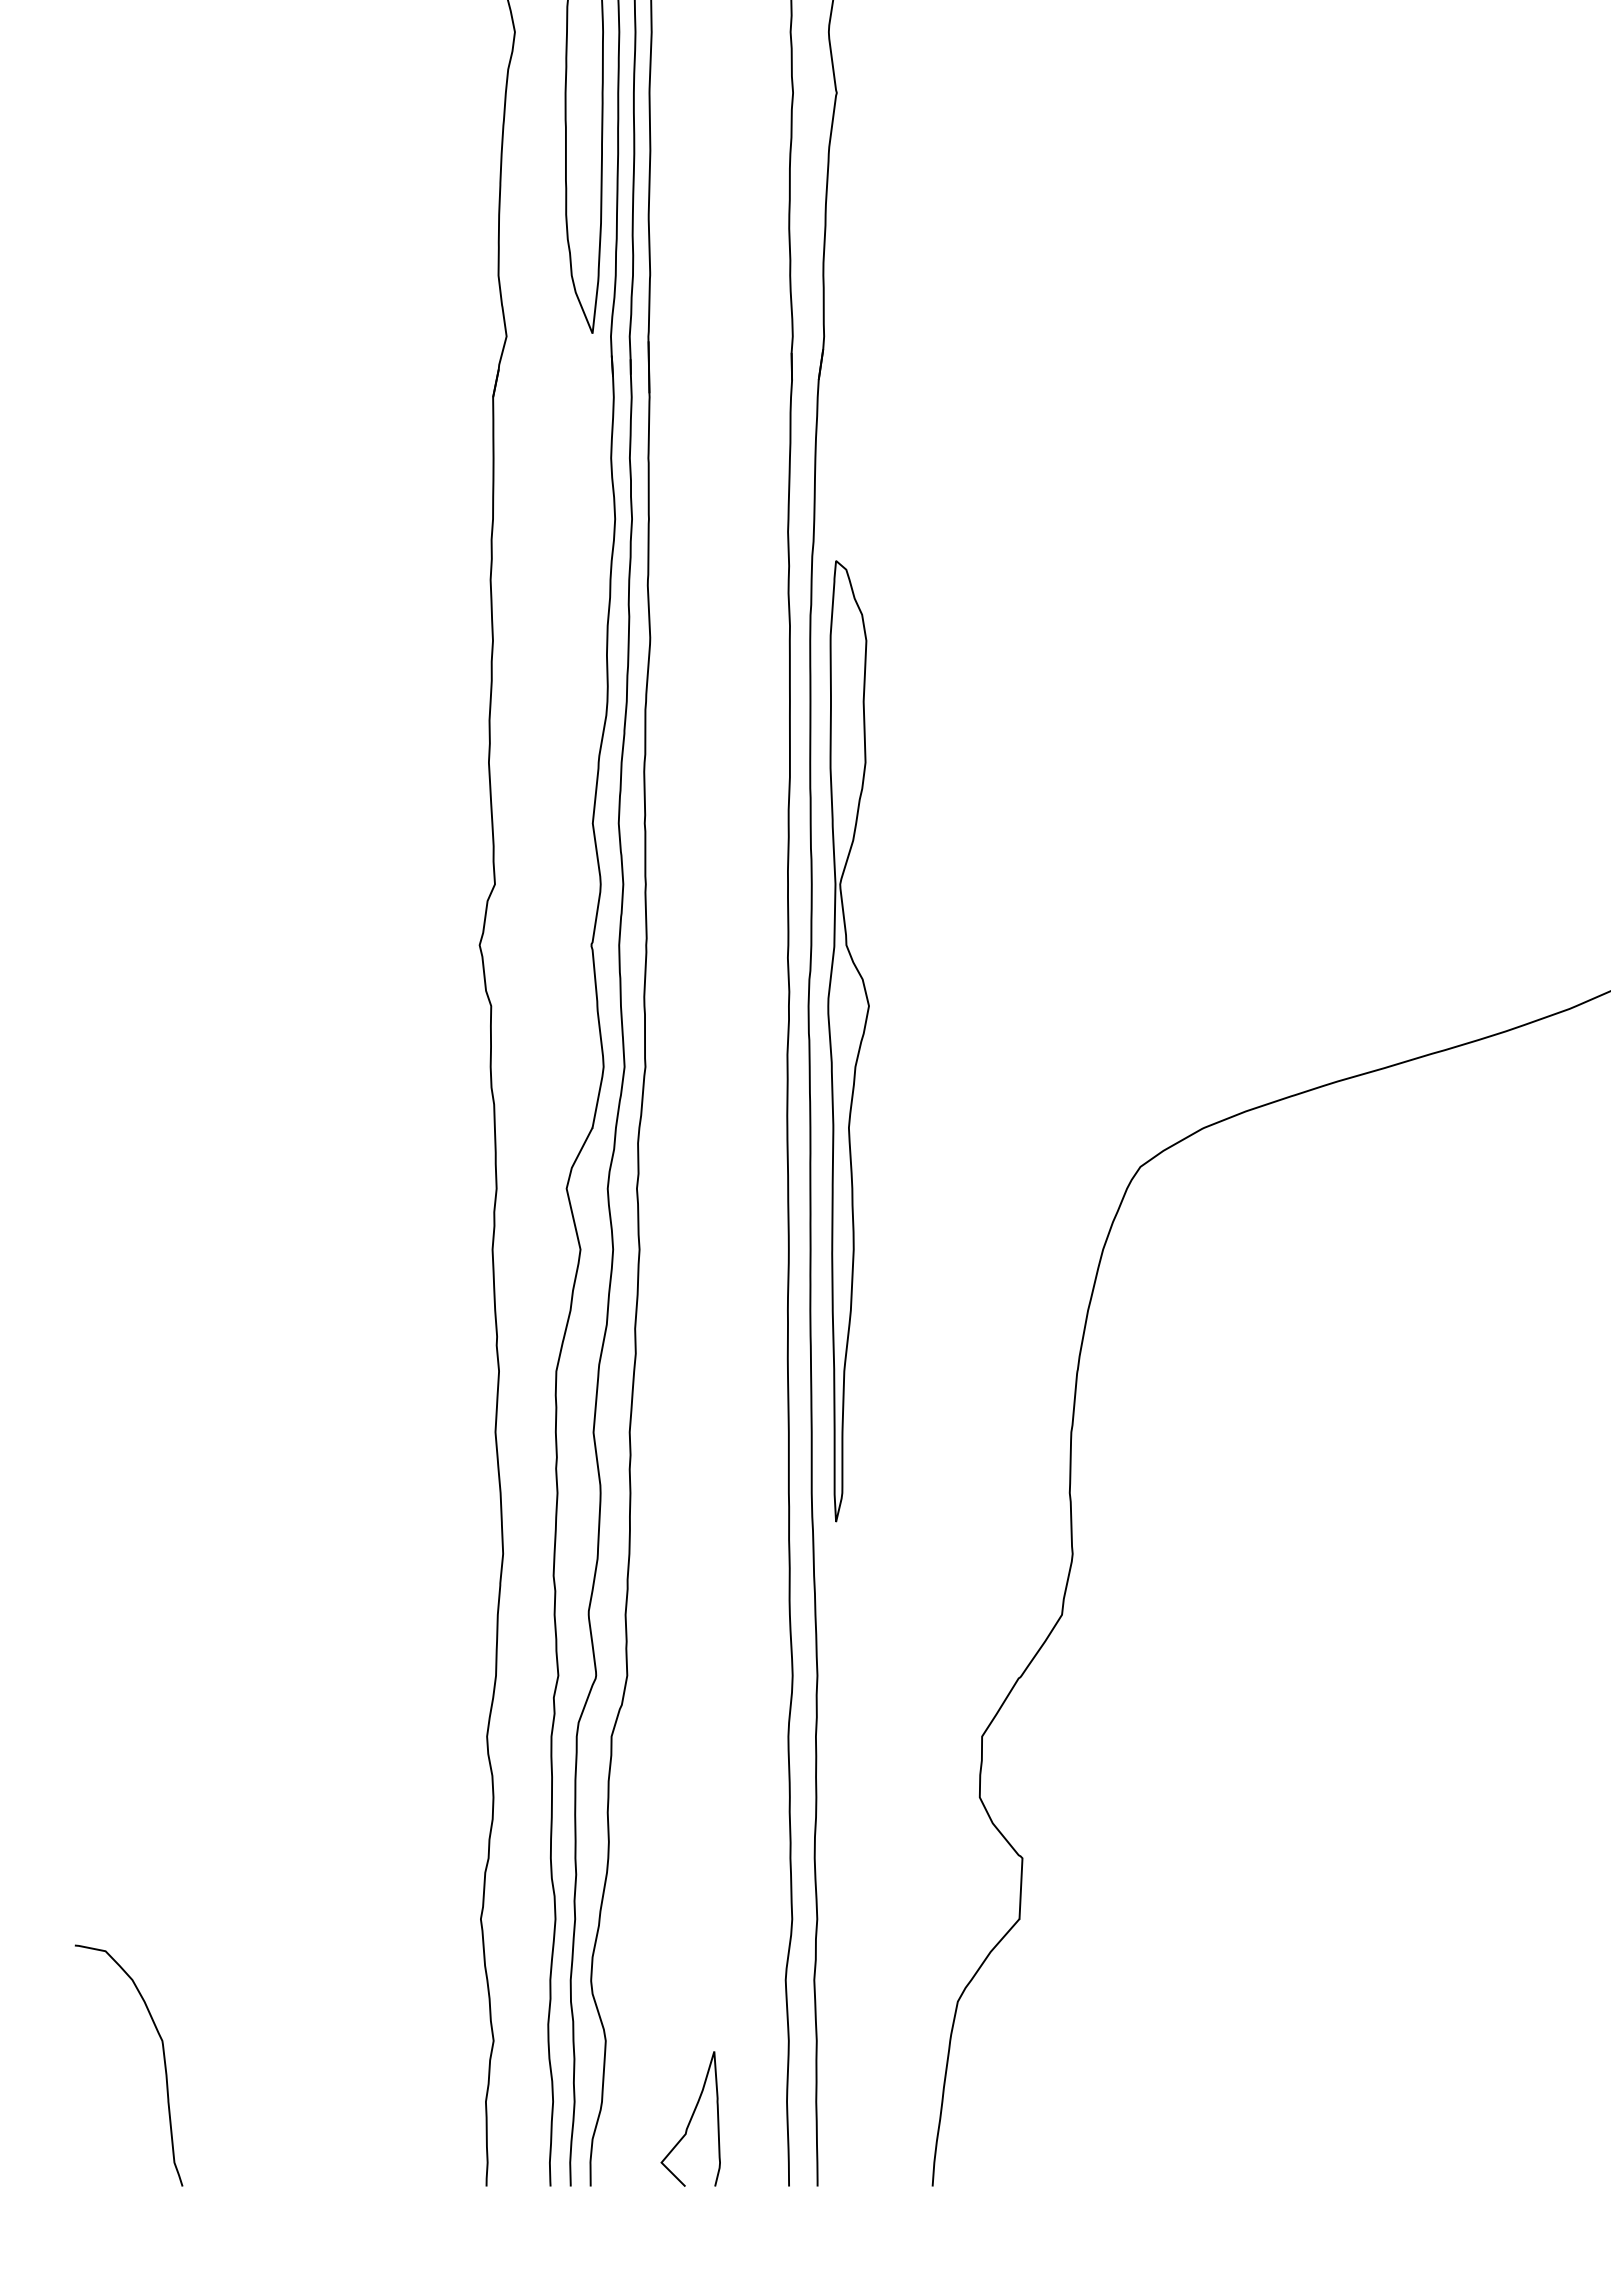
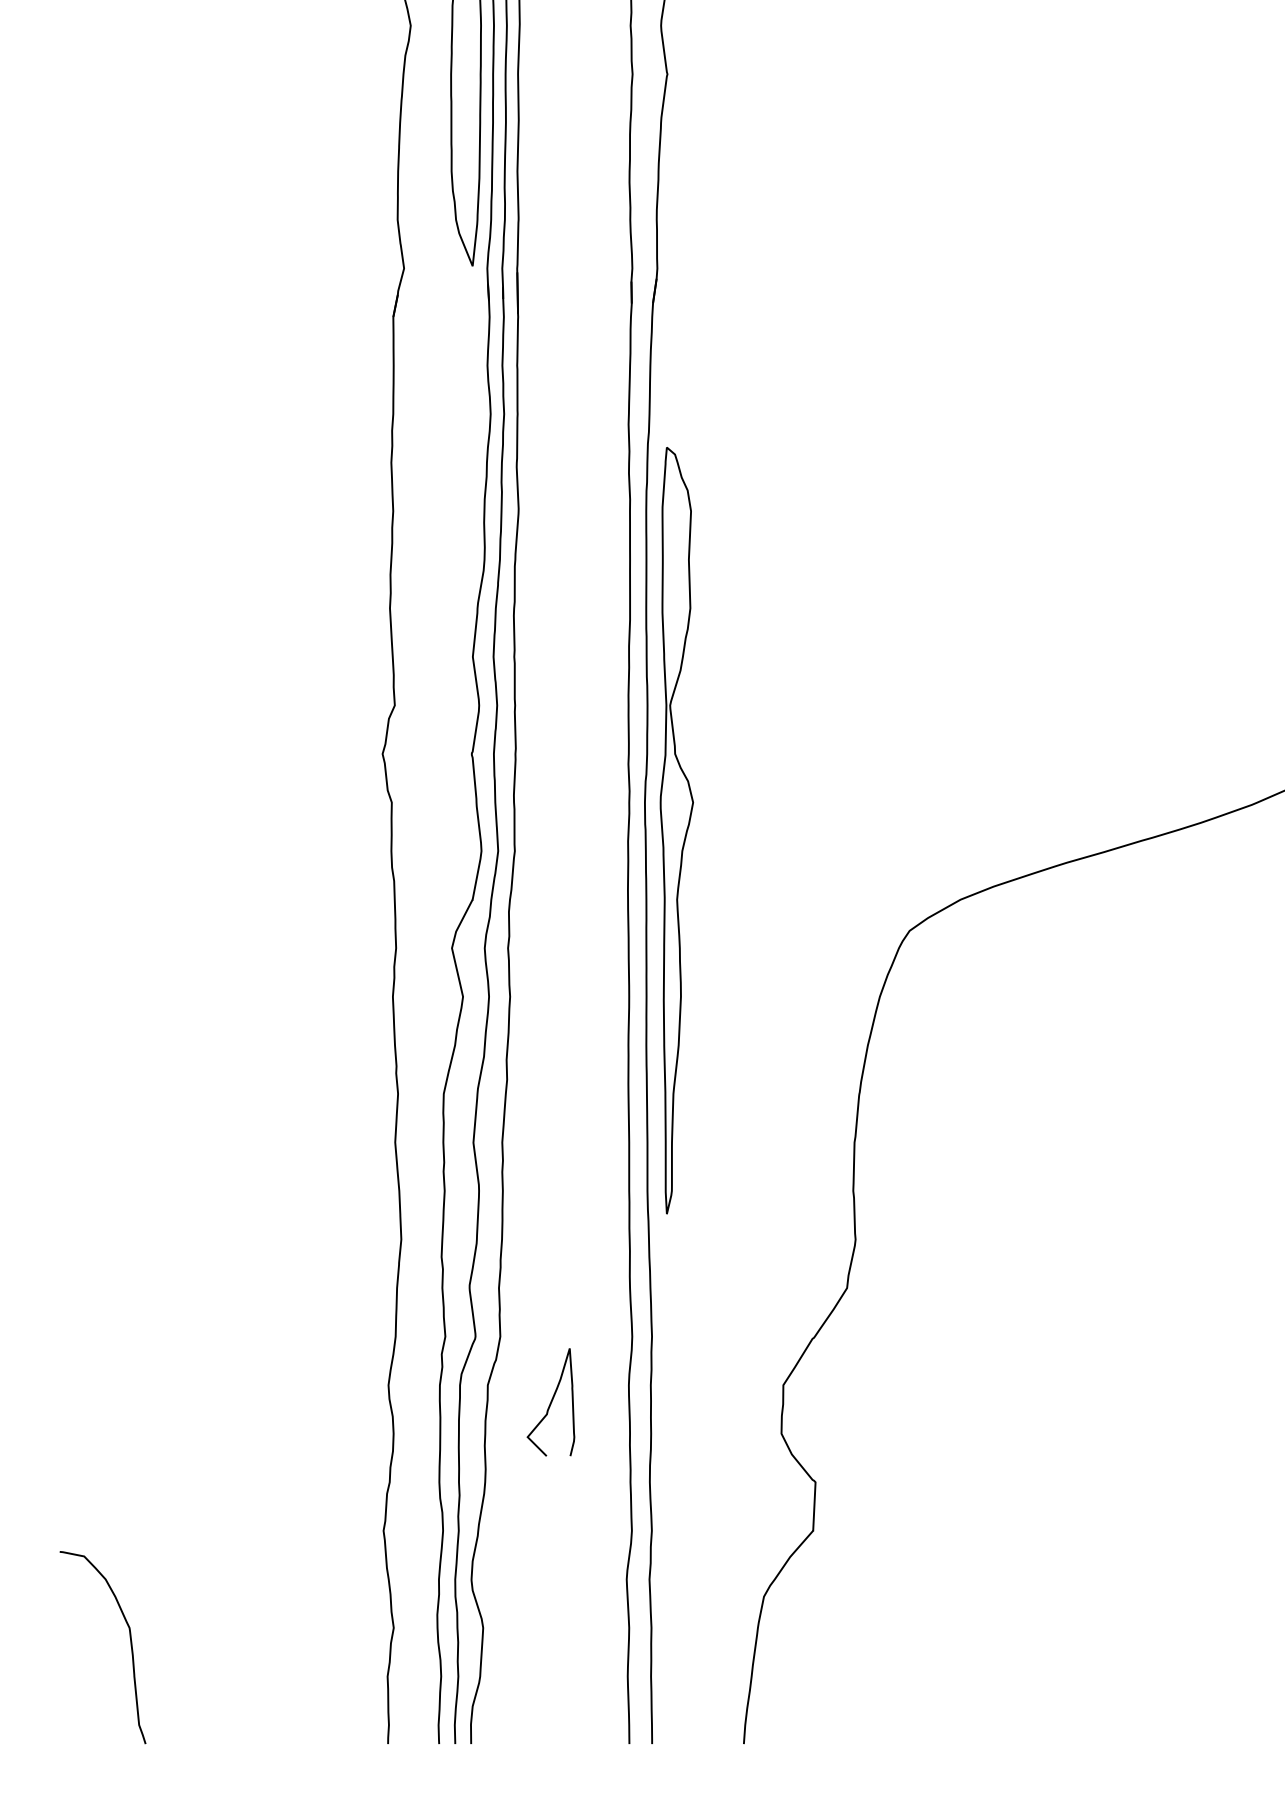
curve: (690, 2118) -> (550, 1401), moved

